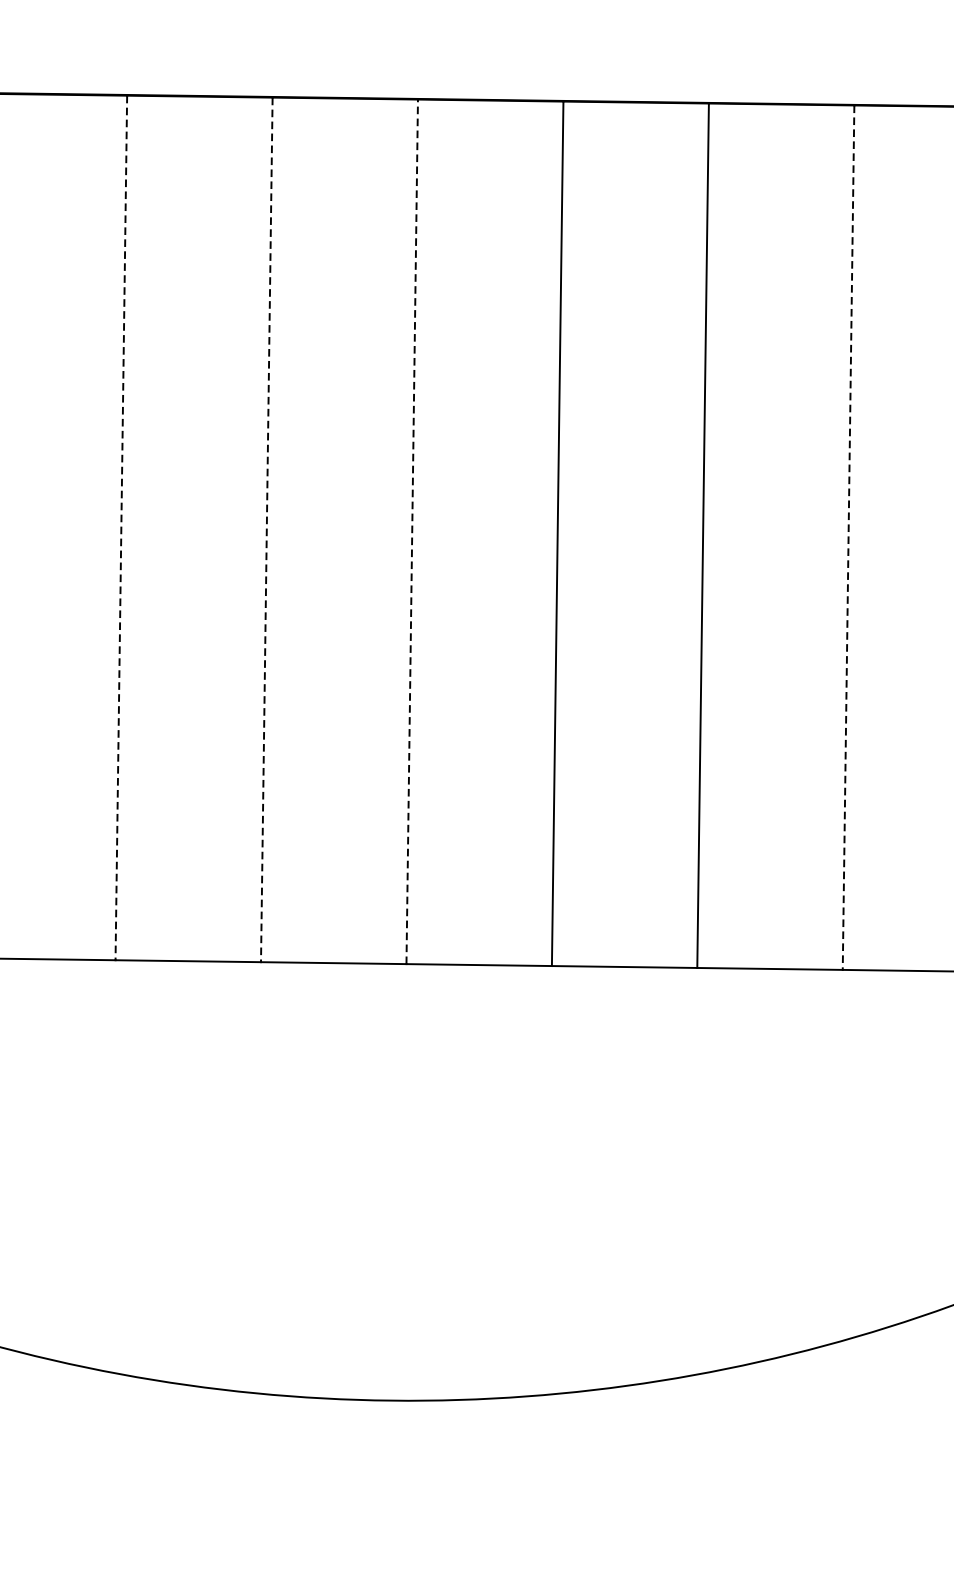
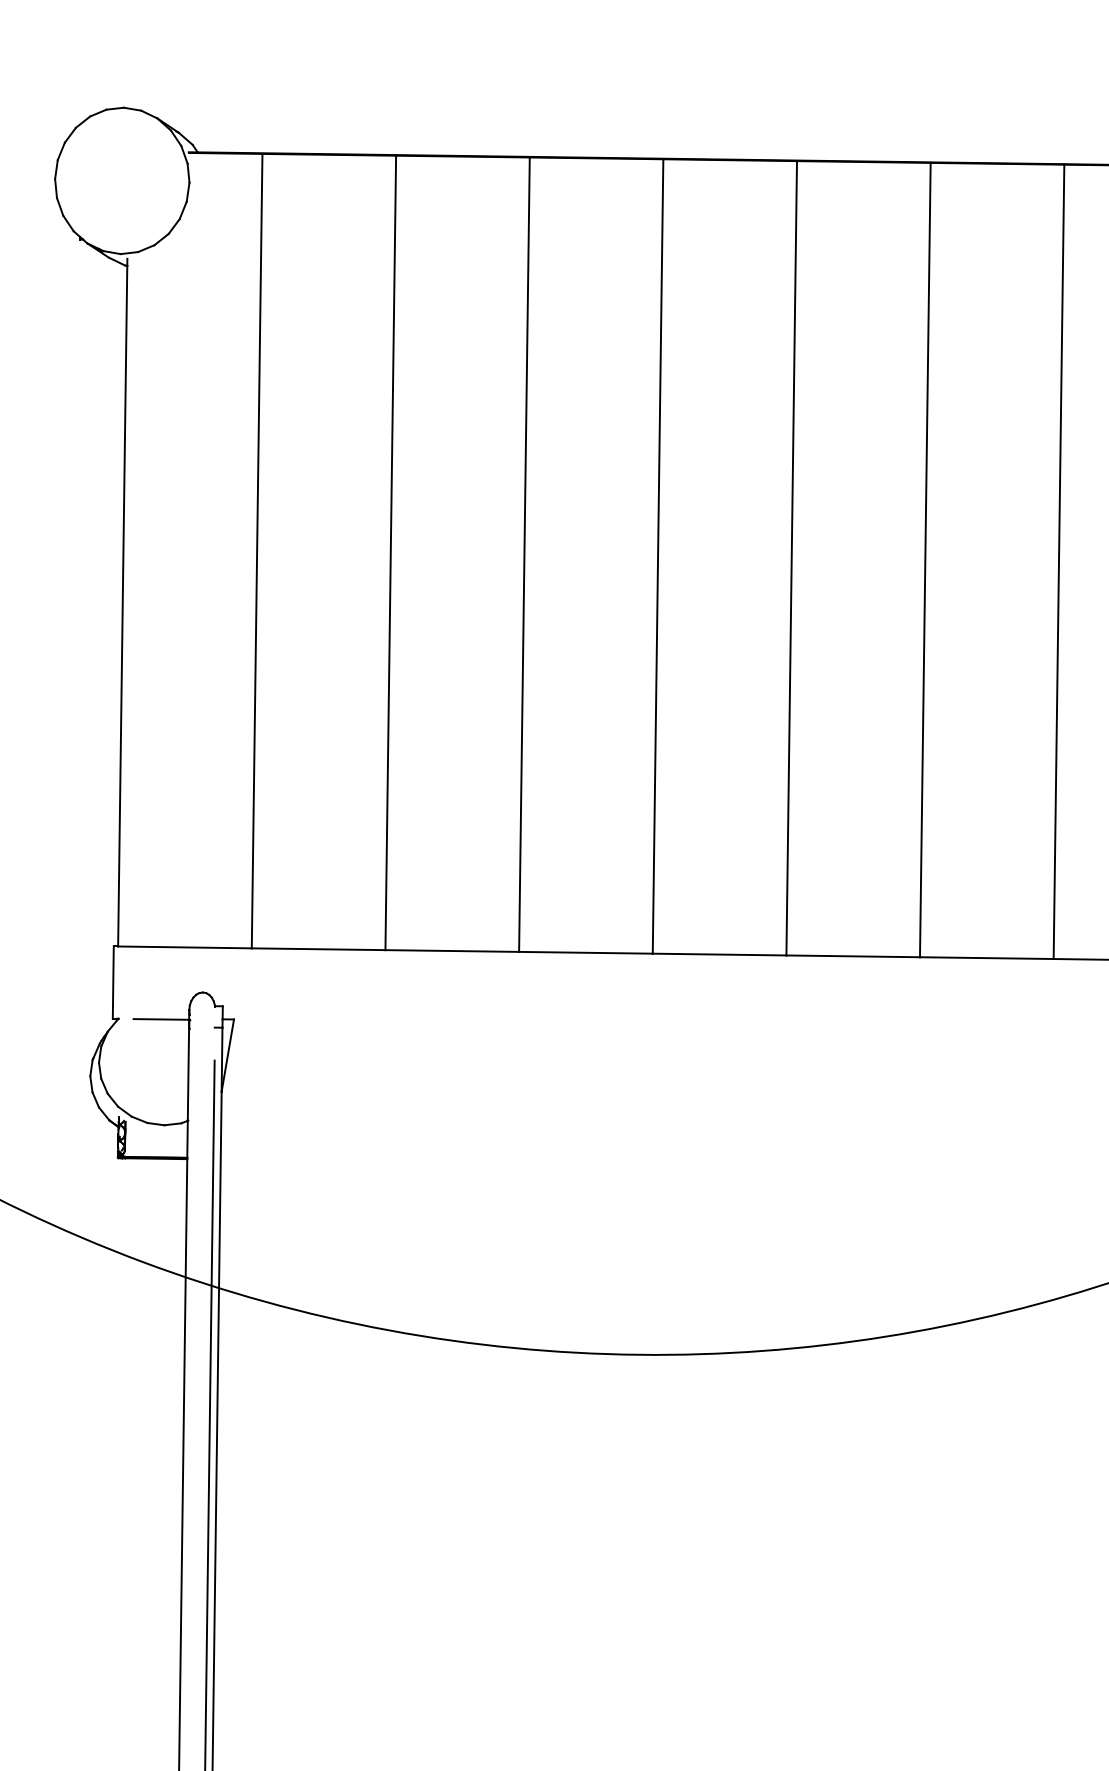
line: (121, 528) -> (390, 553), dashed -> solid
line: (266, 530) -> (524, 555), dashed -> solid
line: (412, 530) -> (658, 555), dashed -> solid
line: (848, 538) -> (1058, 562), dashed -> solid

